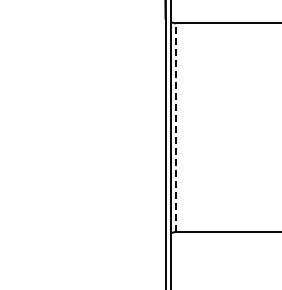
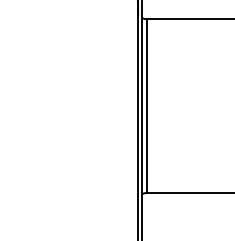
line: (175, 127) -> (146, 105), dashed -> solid

